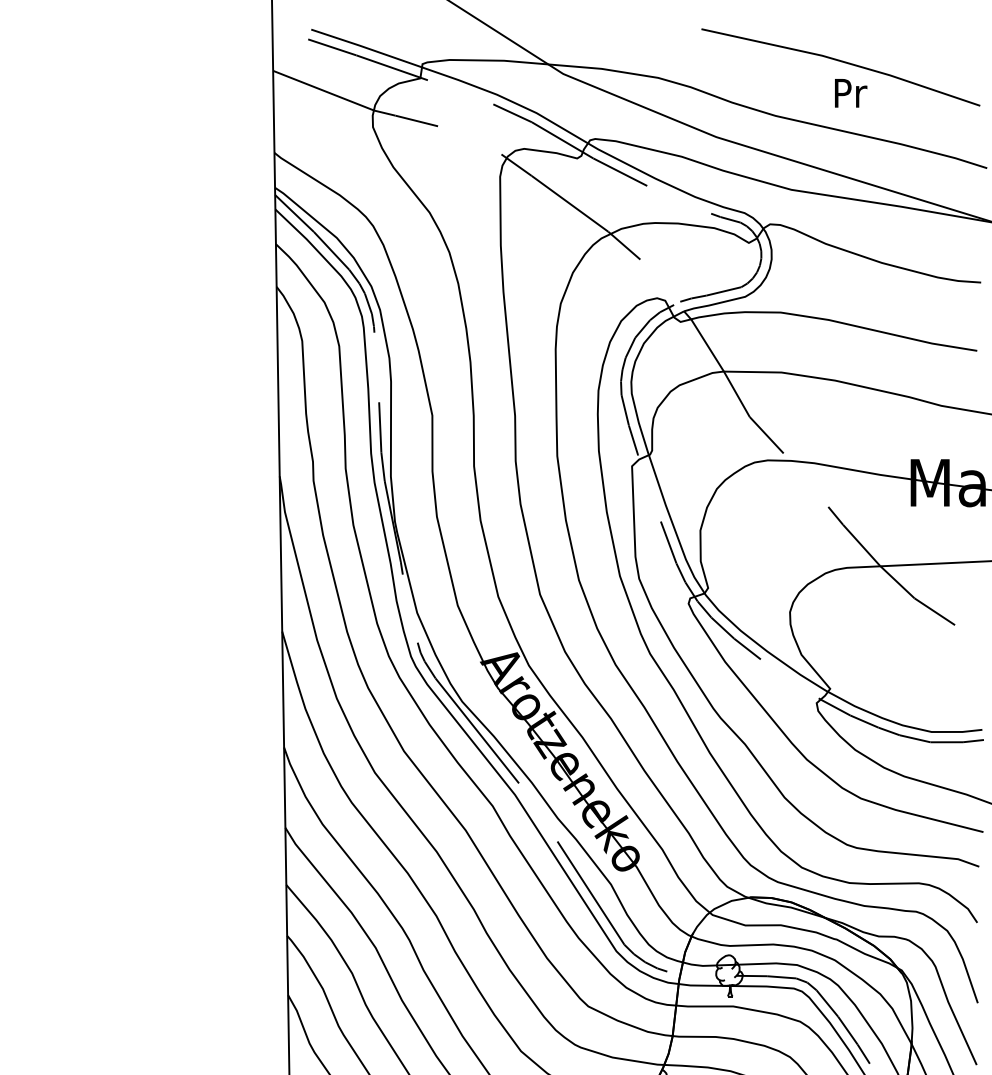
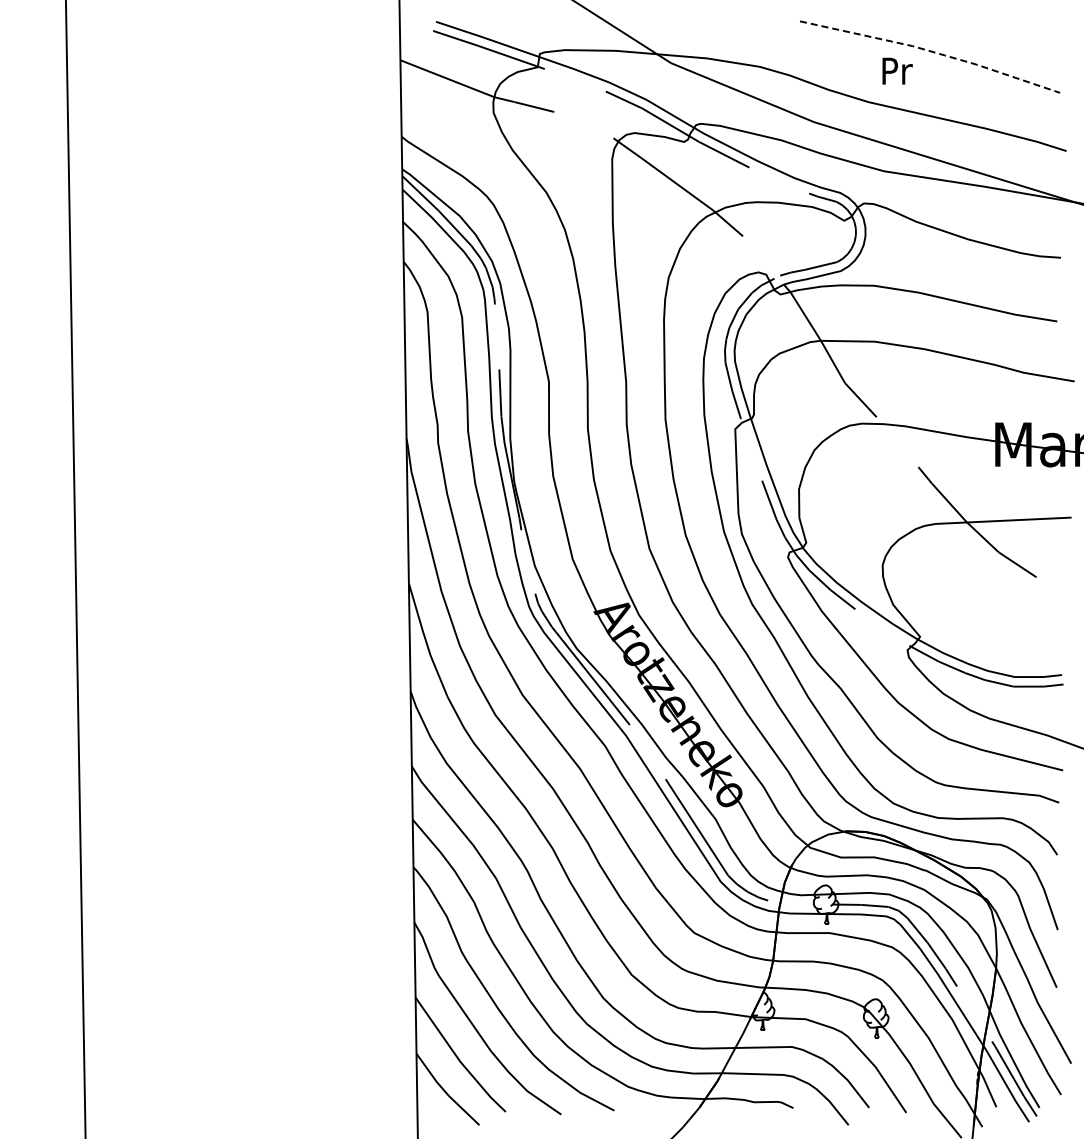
line: (842, 61) -> (931, 51), solid -> dashed
text: (850, 92) -> (897, 70), moved

